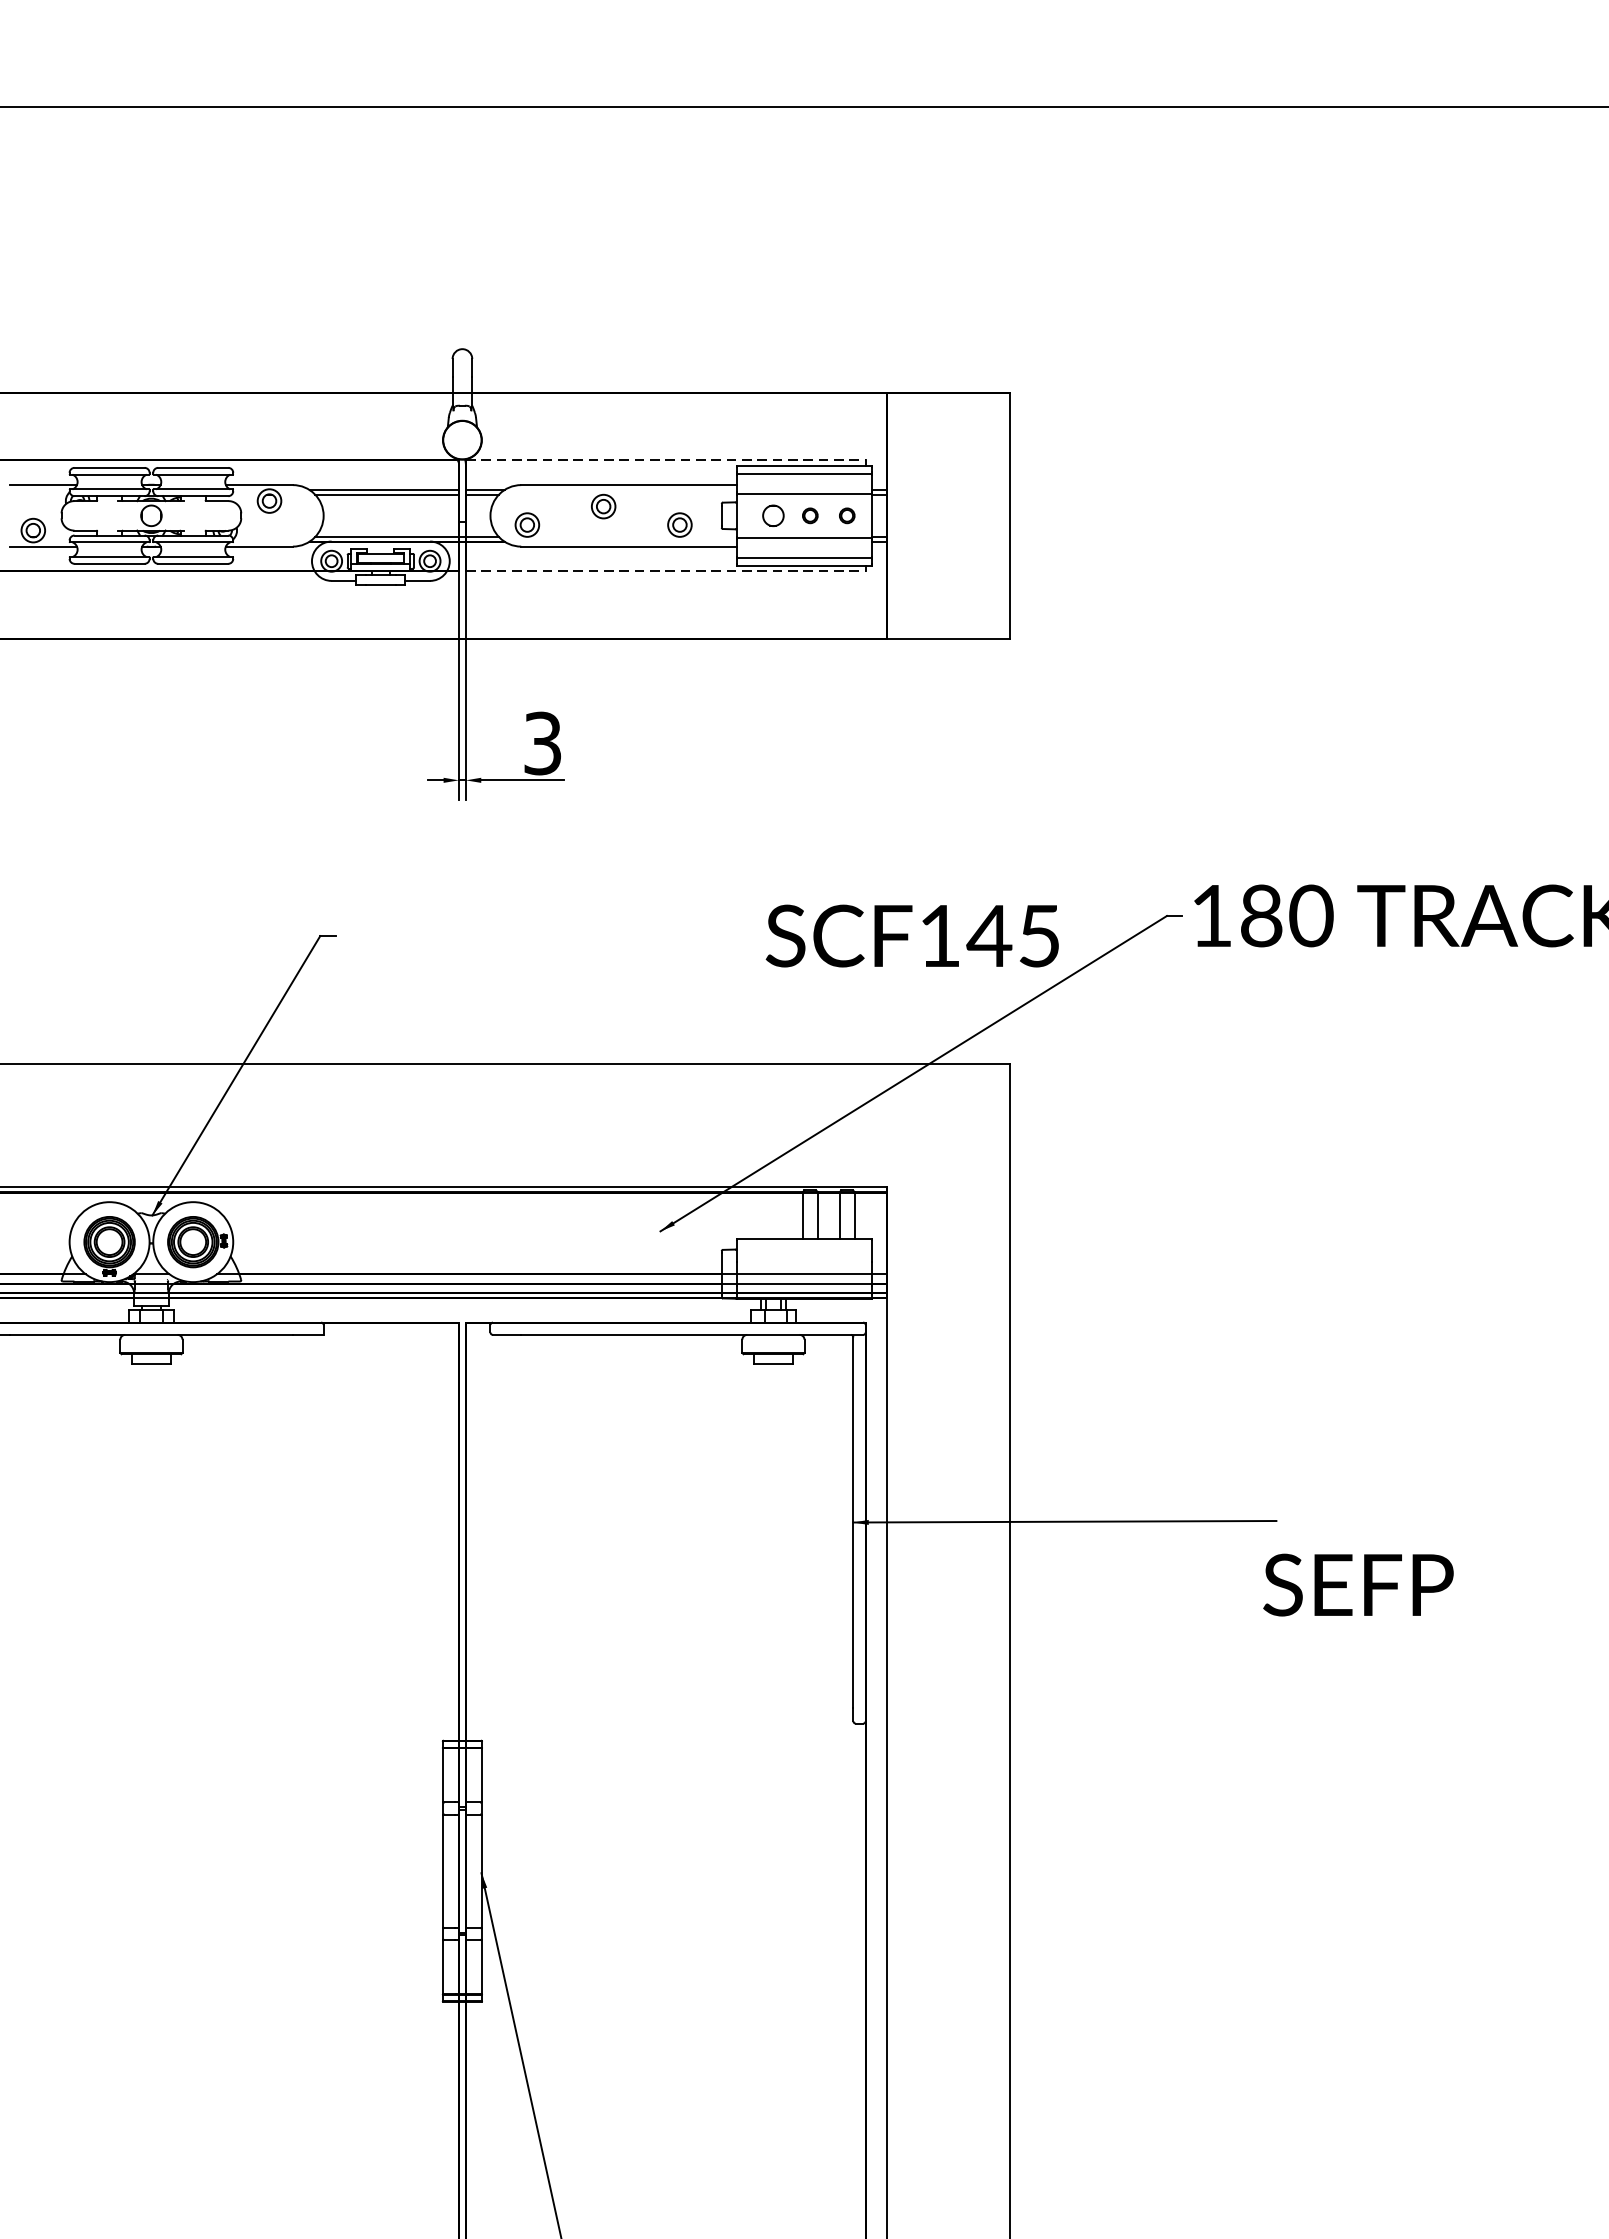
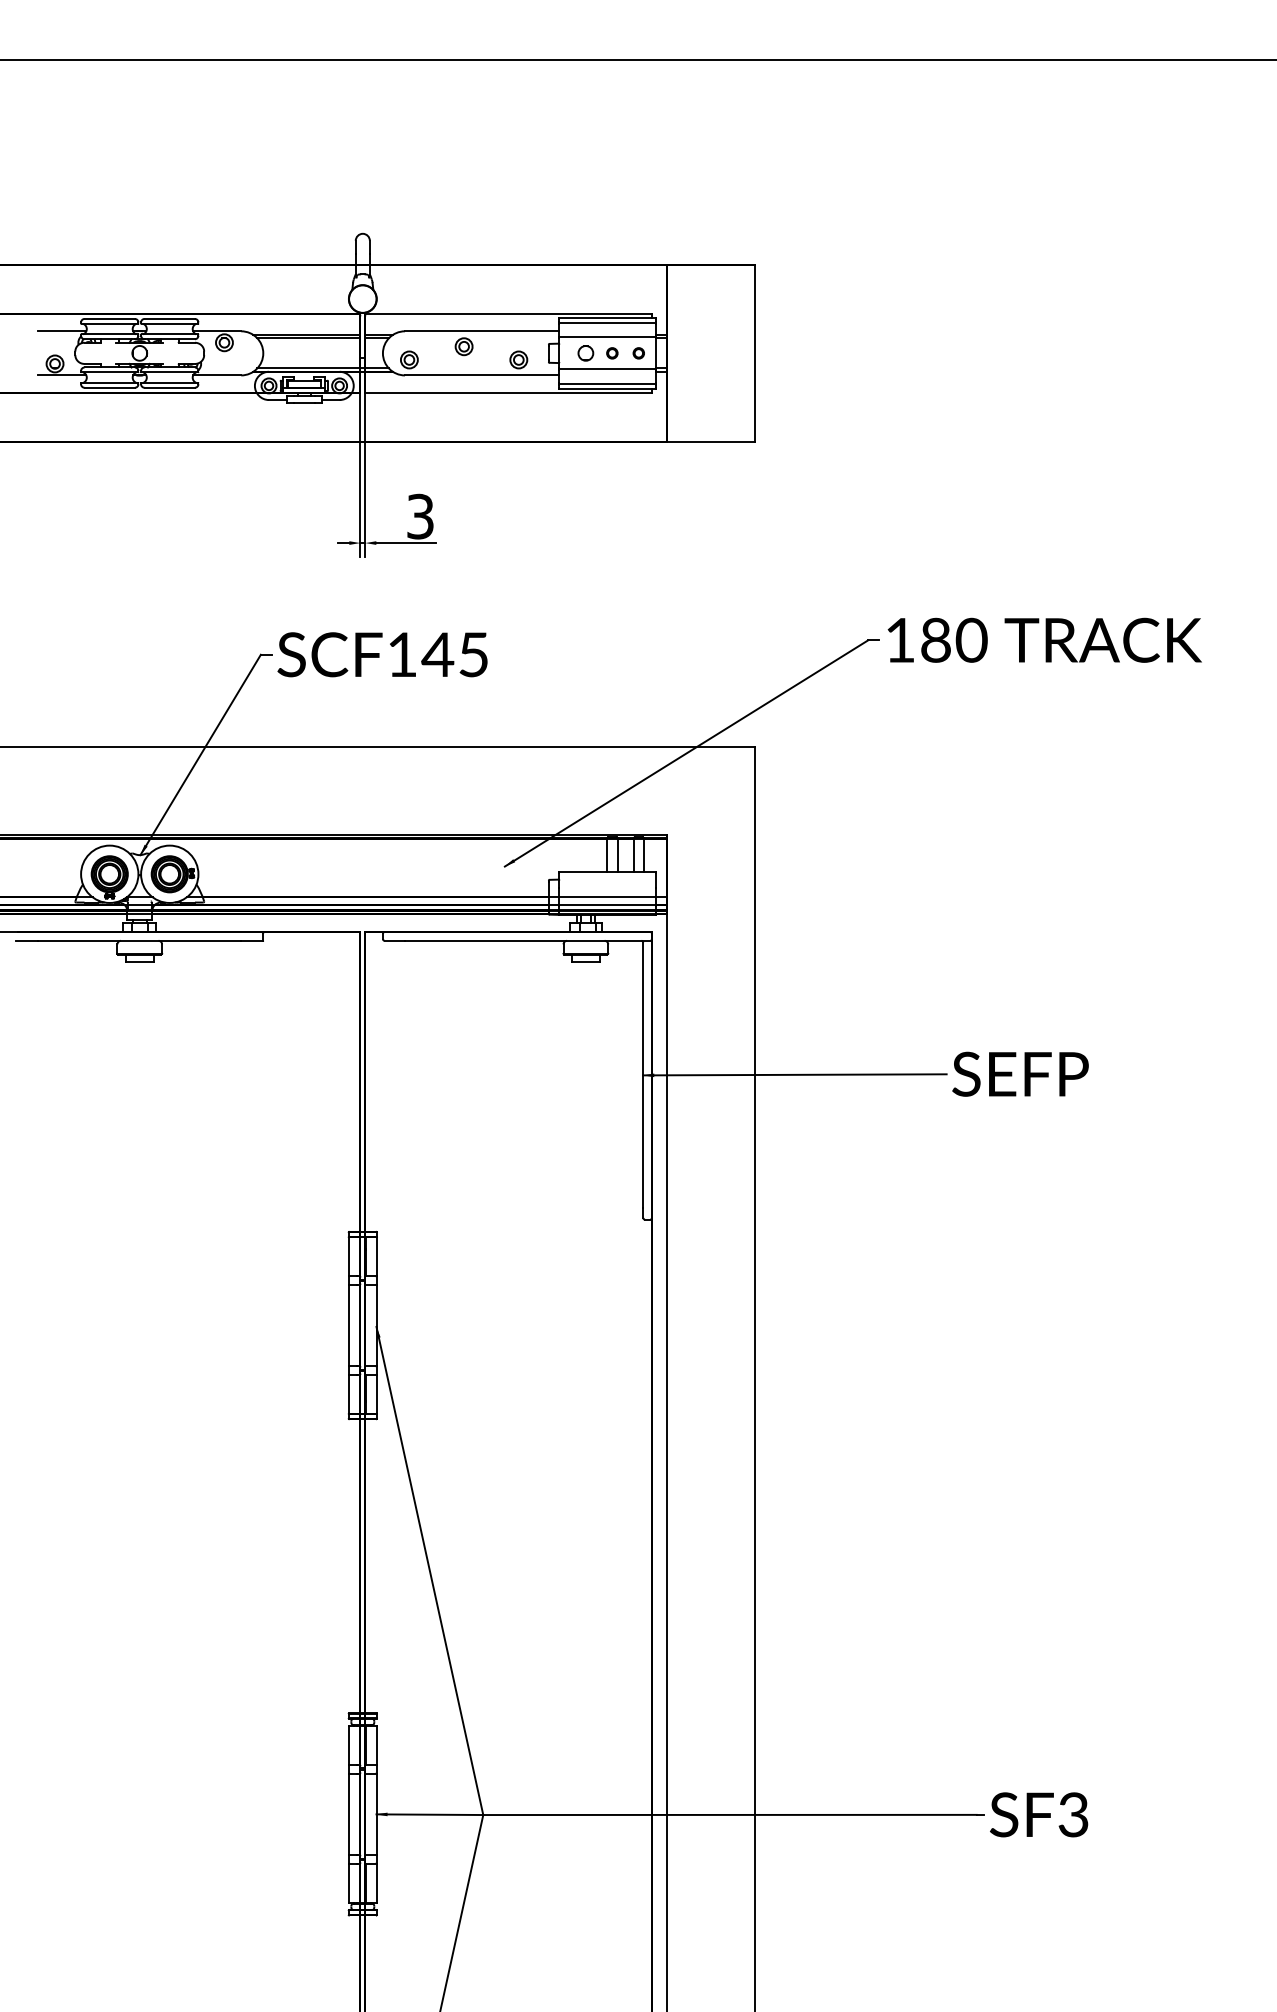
line: (666, 460) -> (509, 313), dashed -> solid
line: (666, 571) -> (509, 393), dashed -> solid
text: (912, 935) -> (382, 654), moved
text: (1358, 1583) -> (1020, 1073), moved

